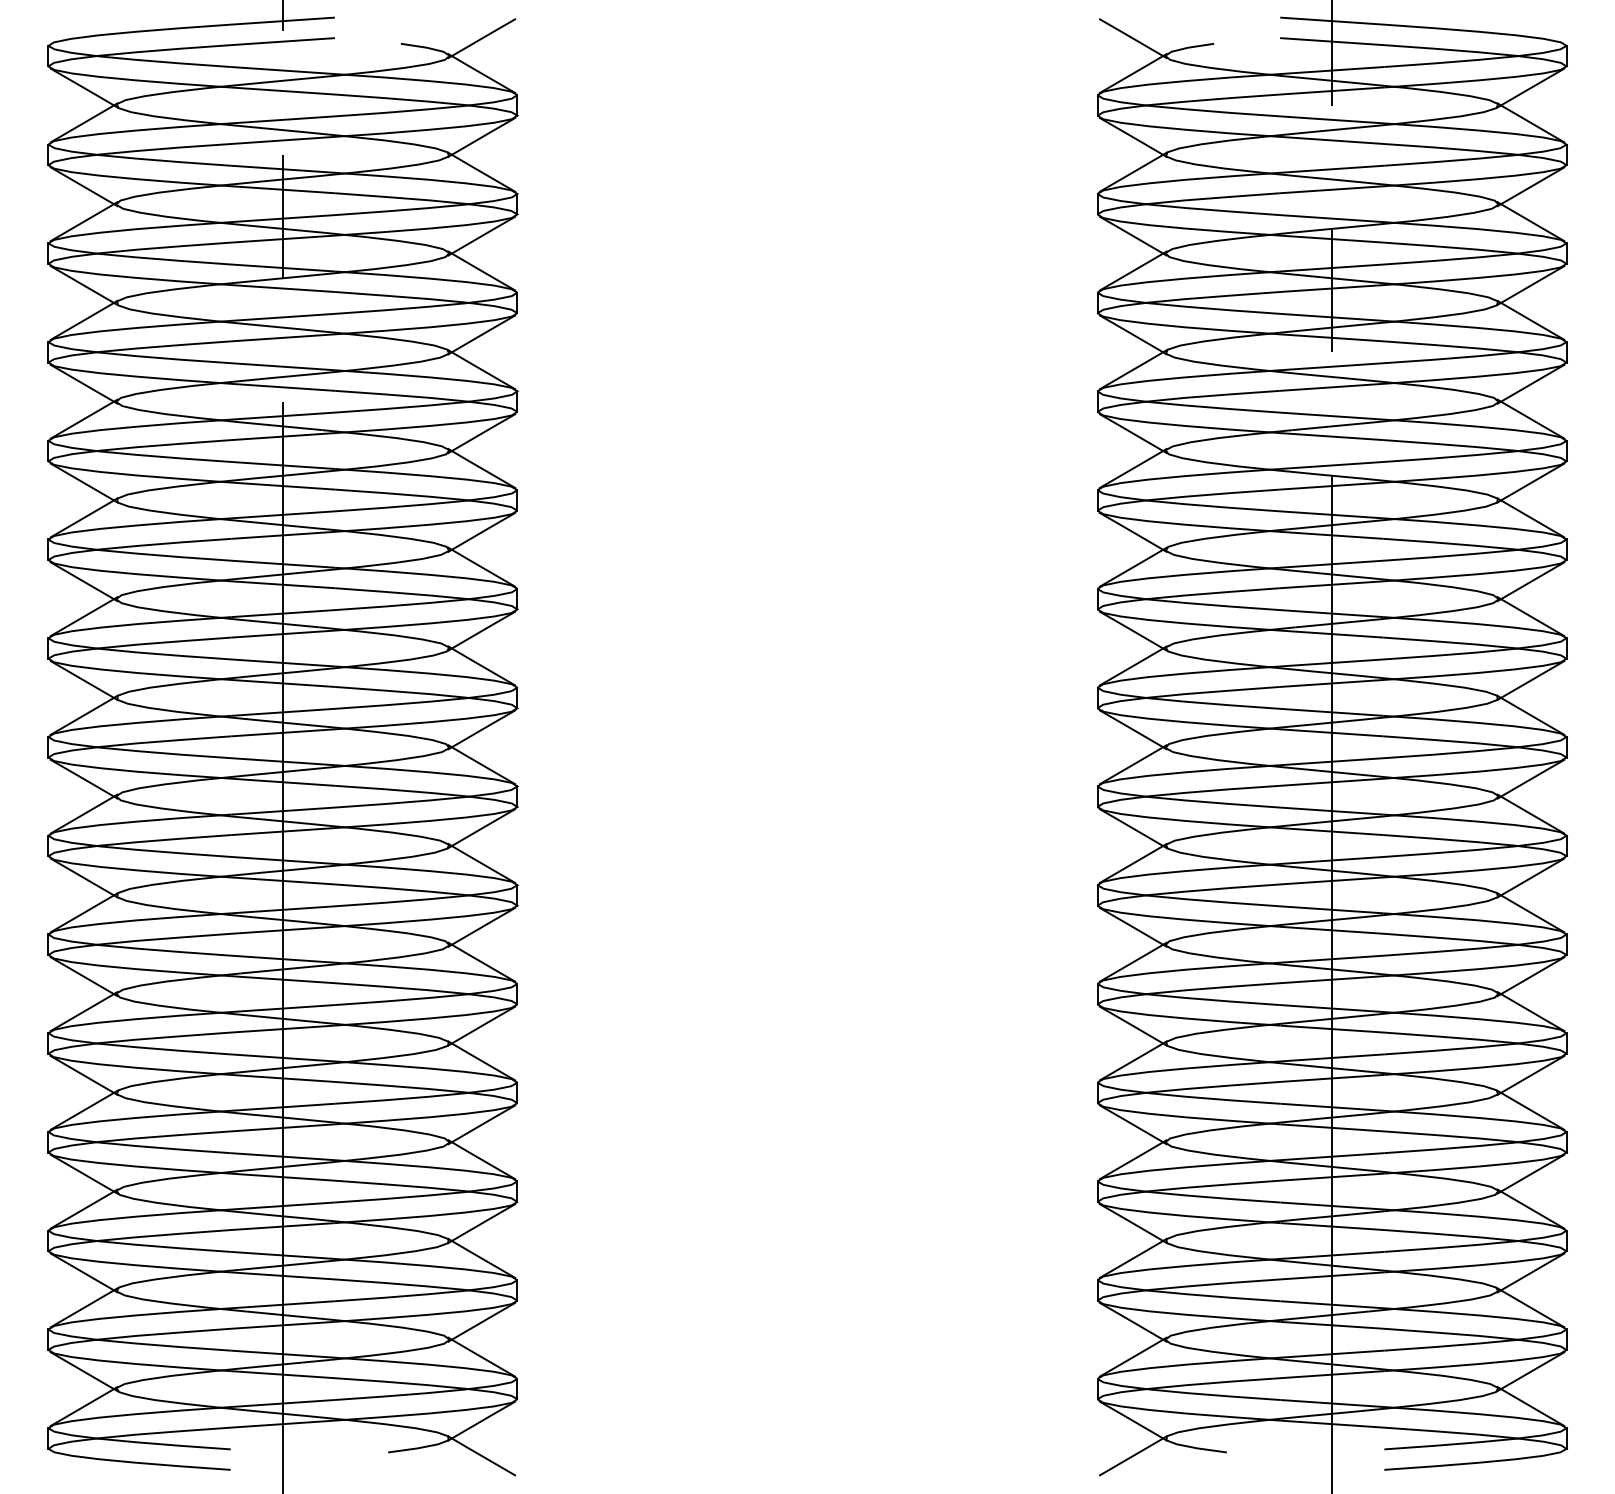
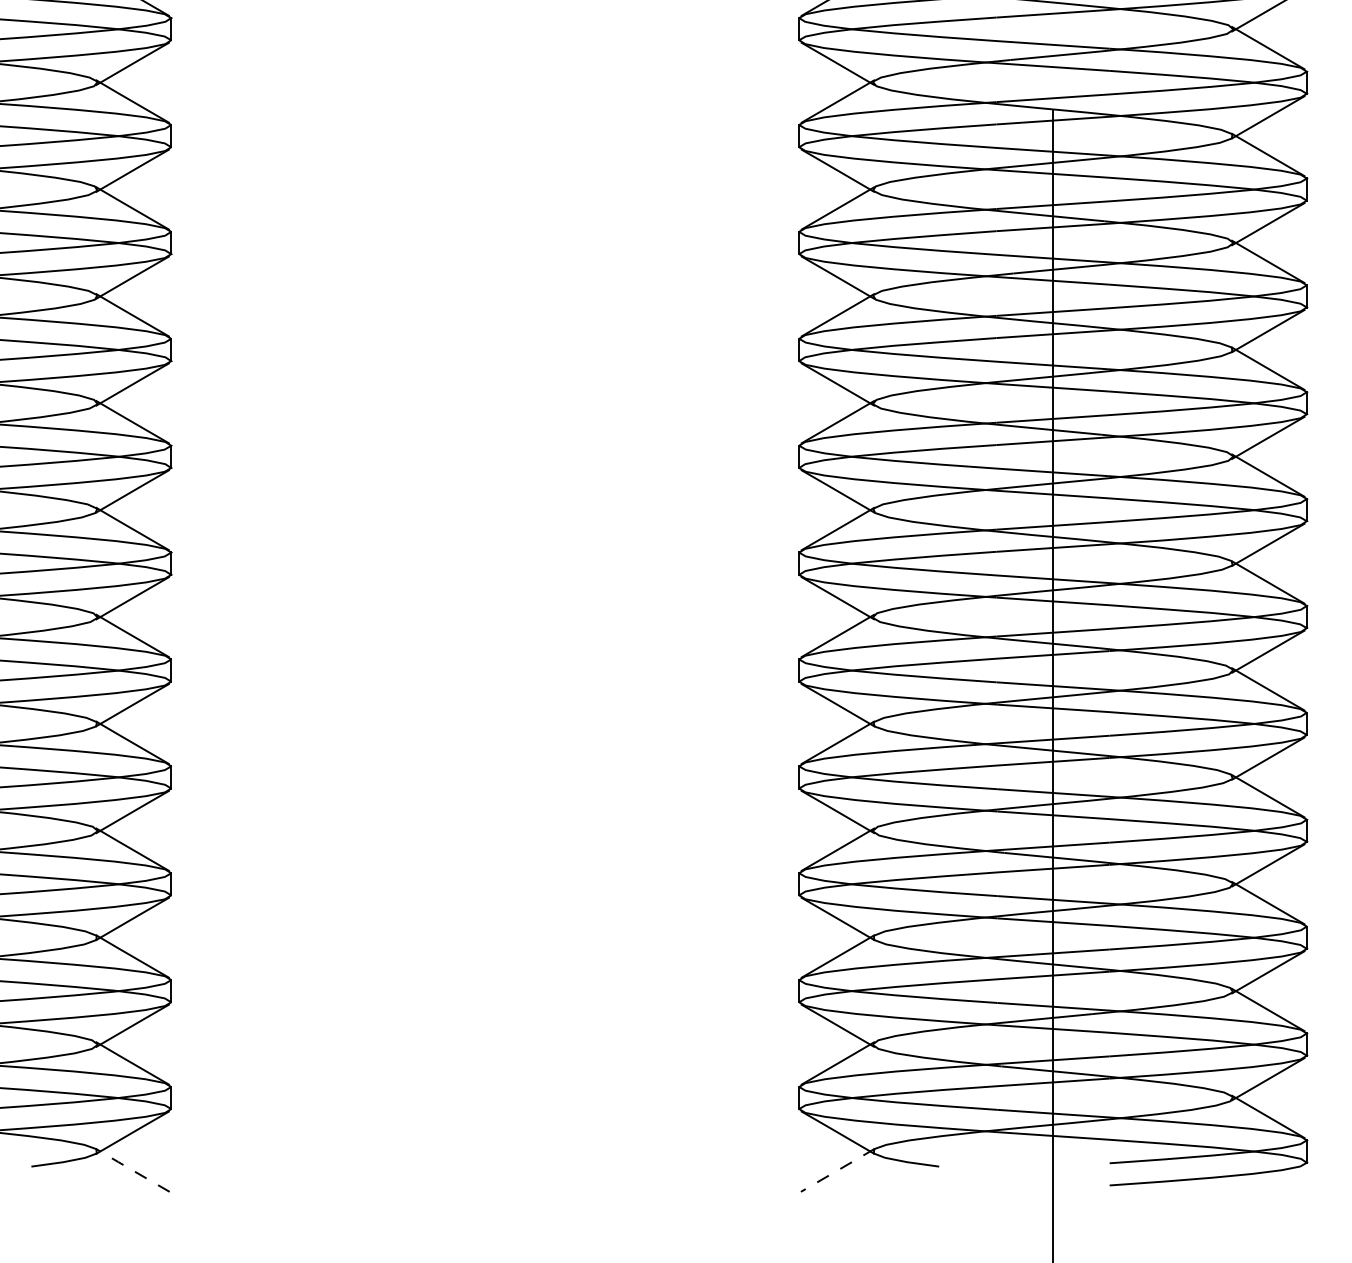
line: (480, 1455) -> (131, 1169), solid -> dashed
line: (1133, 1455) -> (838, 1169), solid -> dashed

